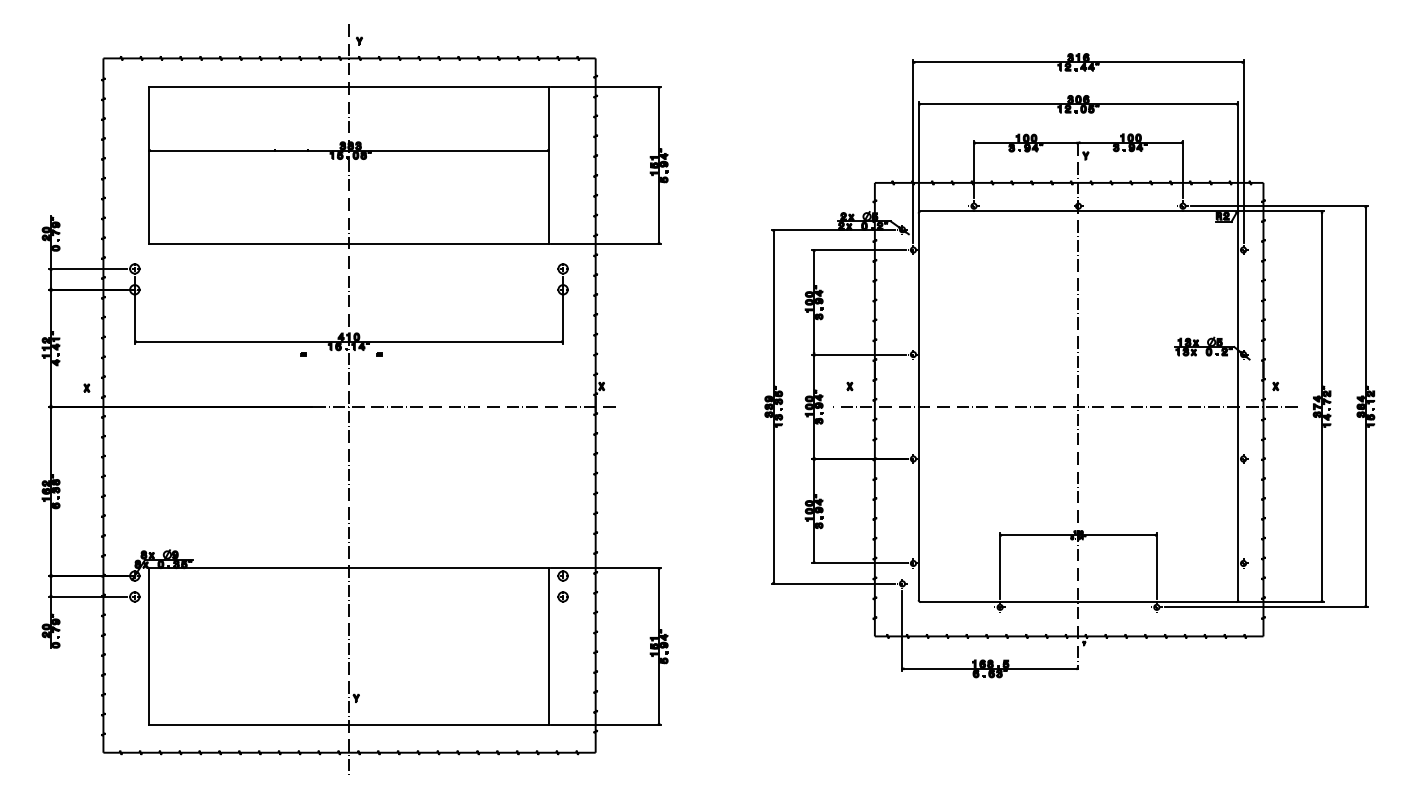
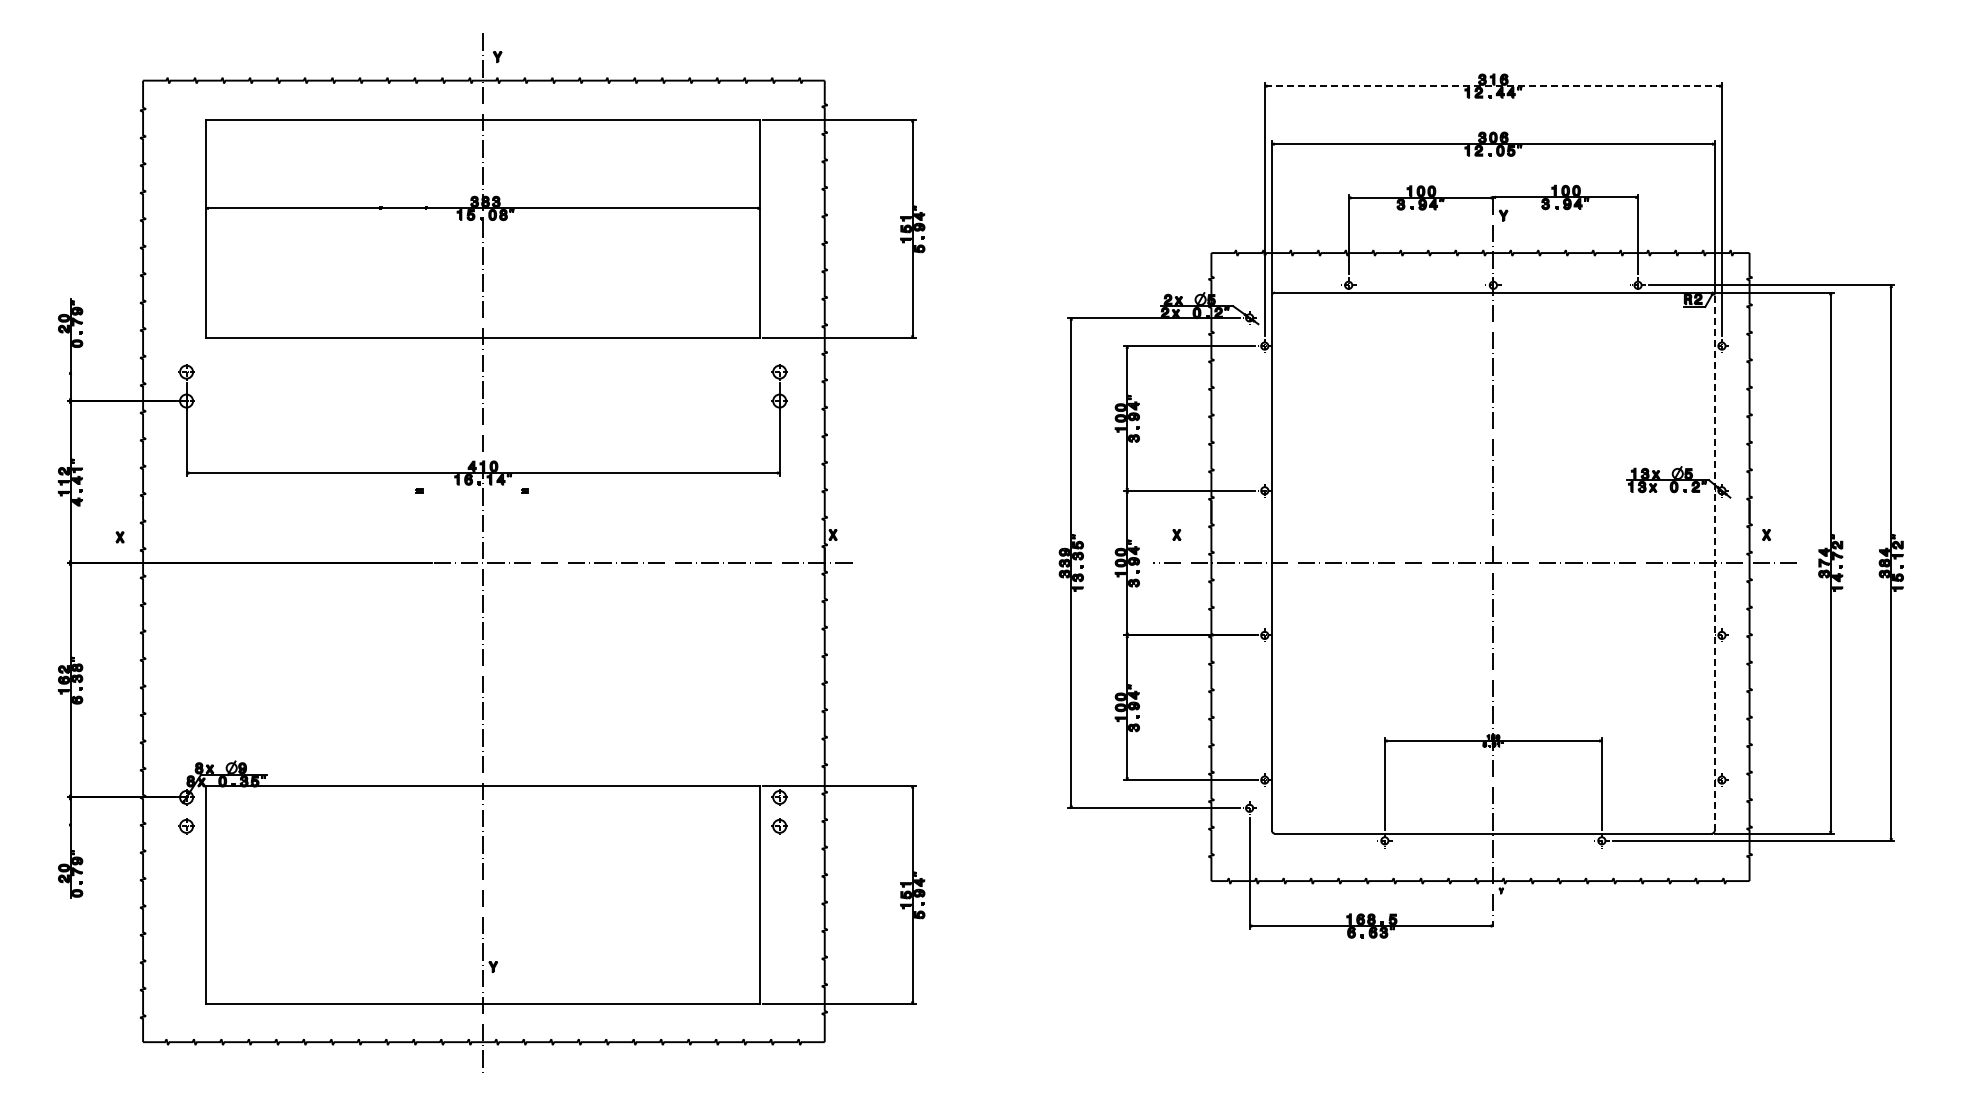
line: (1078, 62) -> (1493, 86), solid -> dashed
line: (87, 269) -> (121, 372), removed
line: (1238, 407) -> (1714, 563), solid -> dashed
line: (87, 596) -> (121, 826), removed

